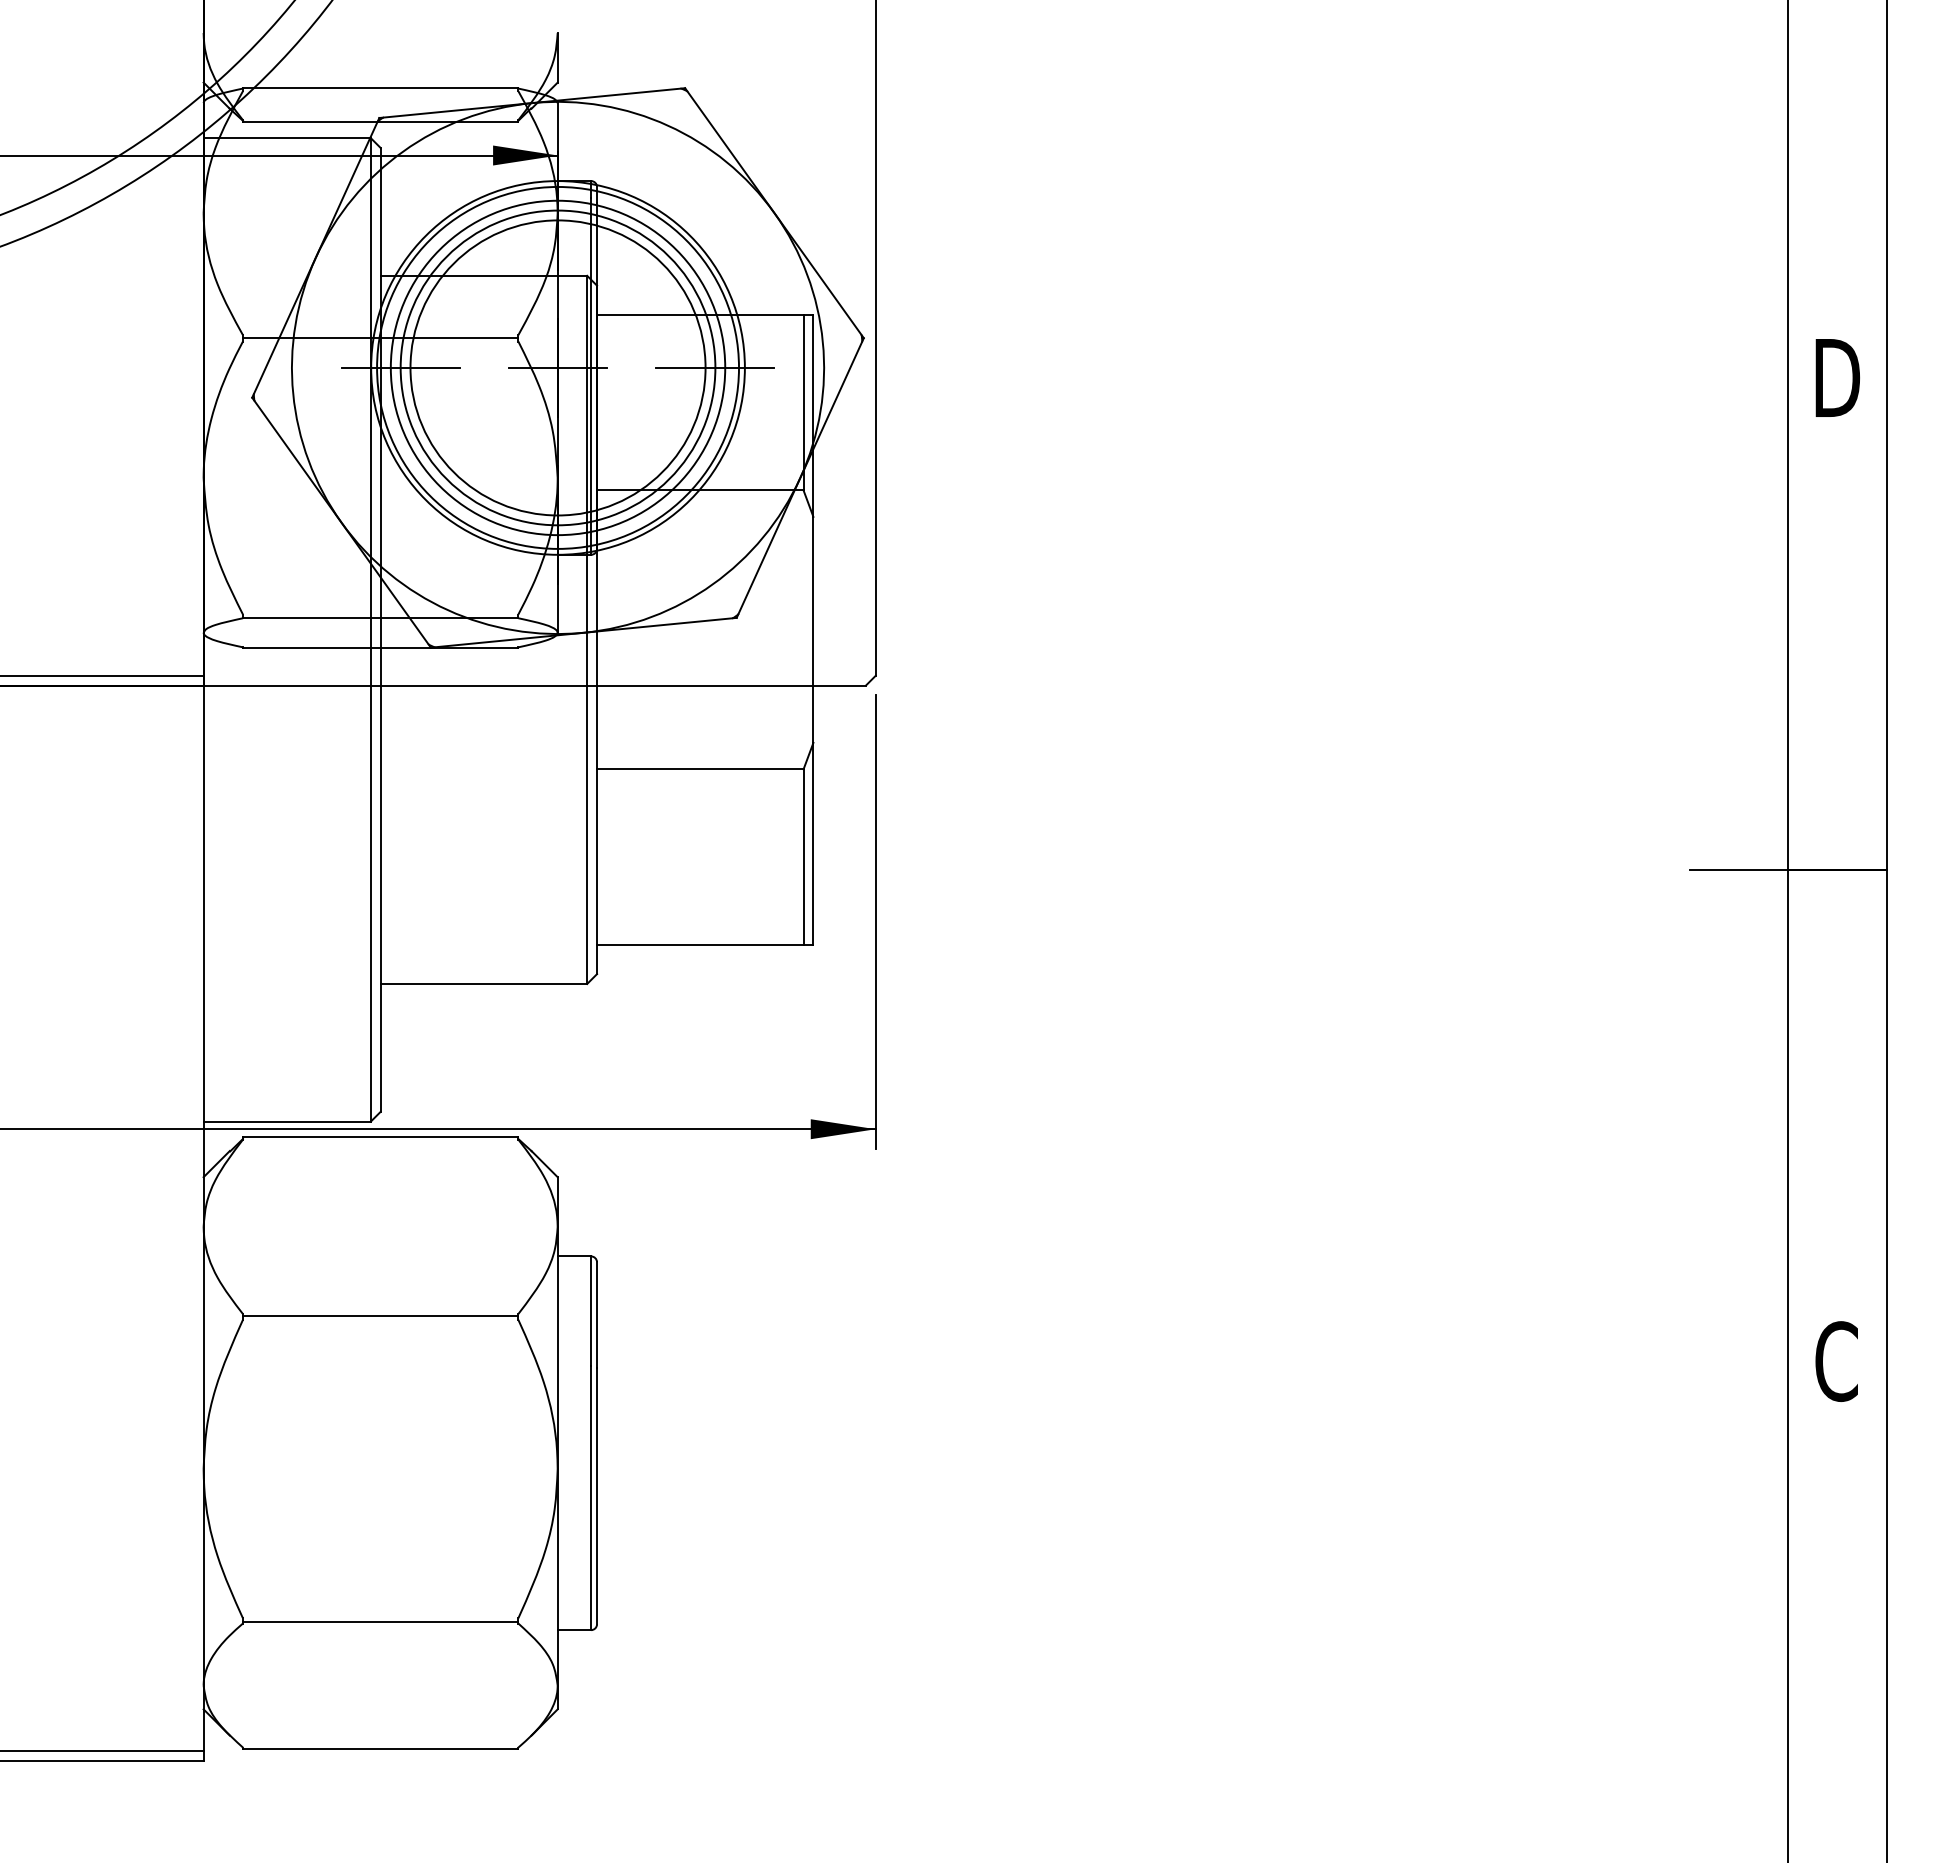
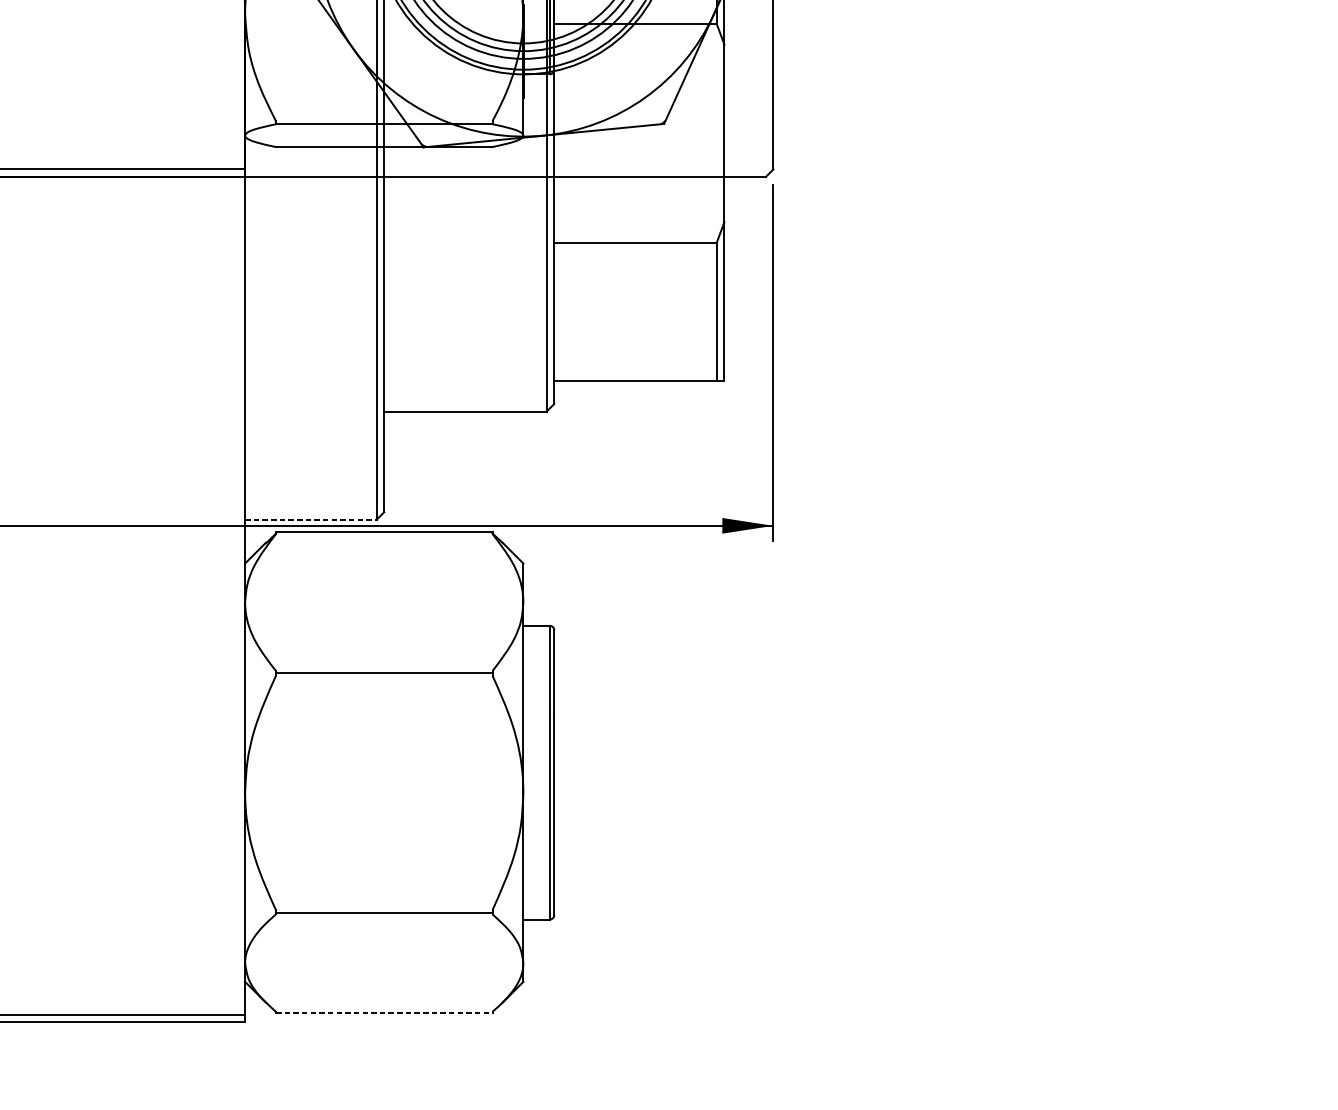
line: (287, 1121) -> (311, 519), solid -> dashed
line: (380, 1749) -> (384, 1013), solid -> dashed

